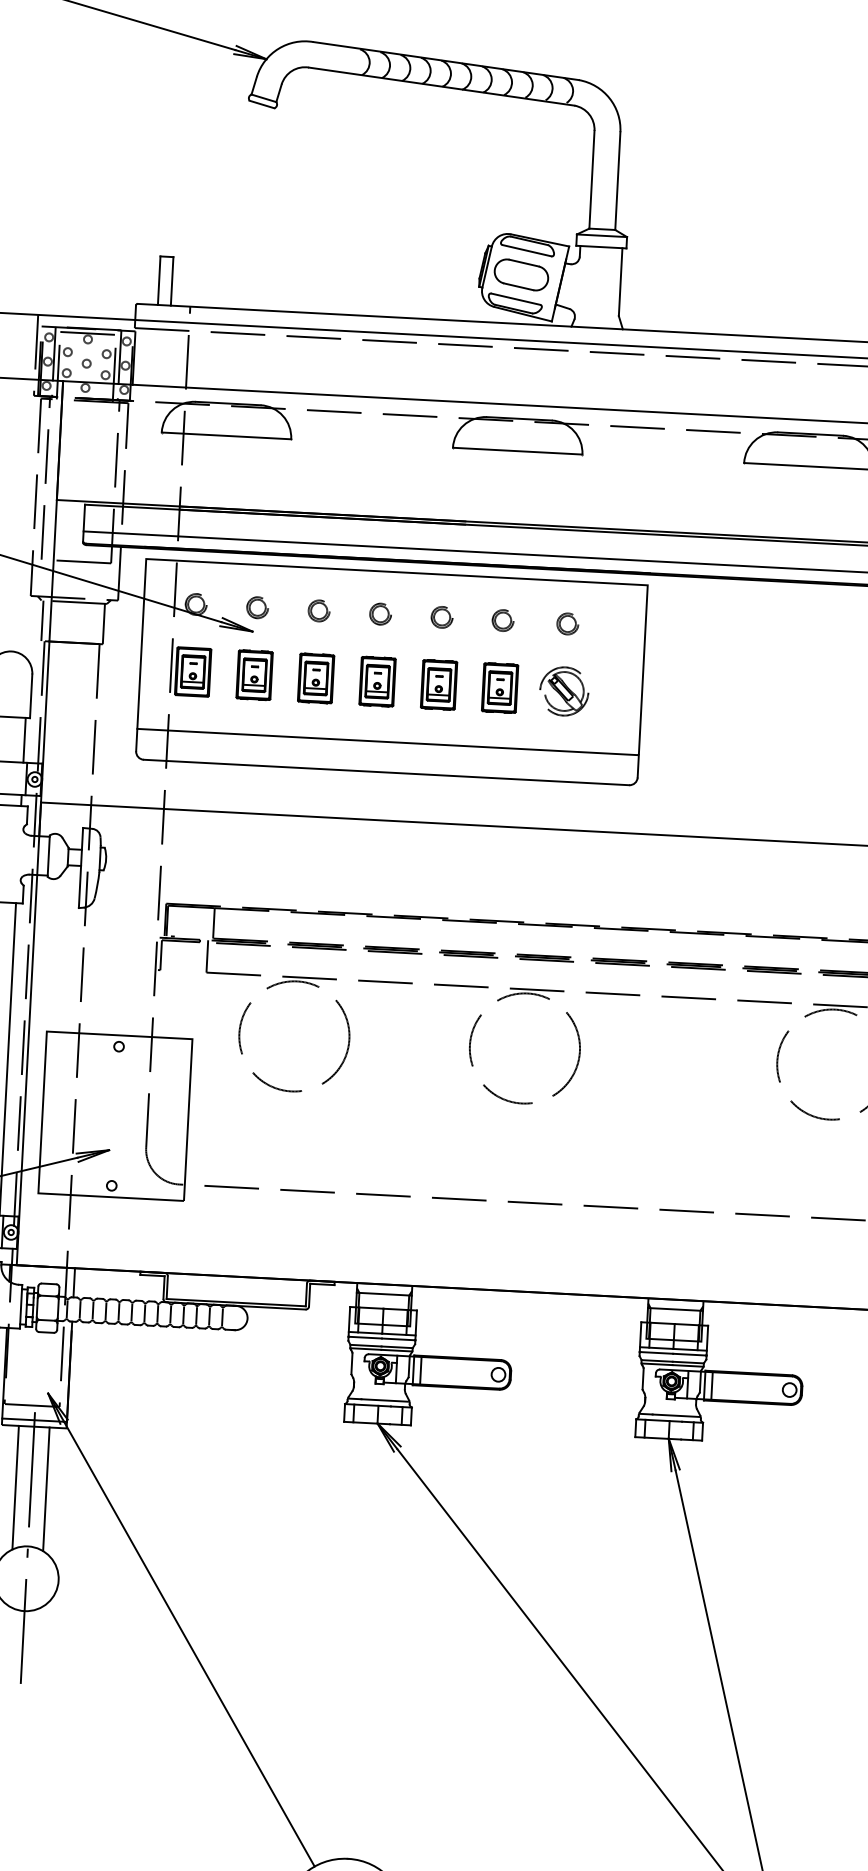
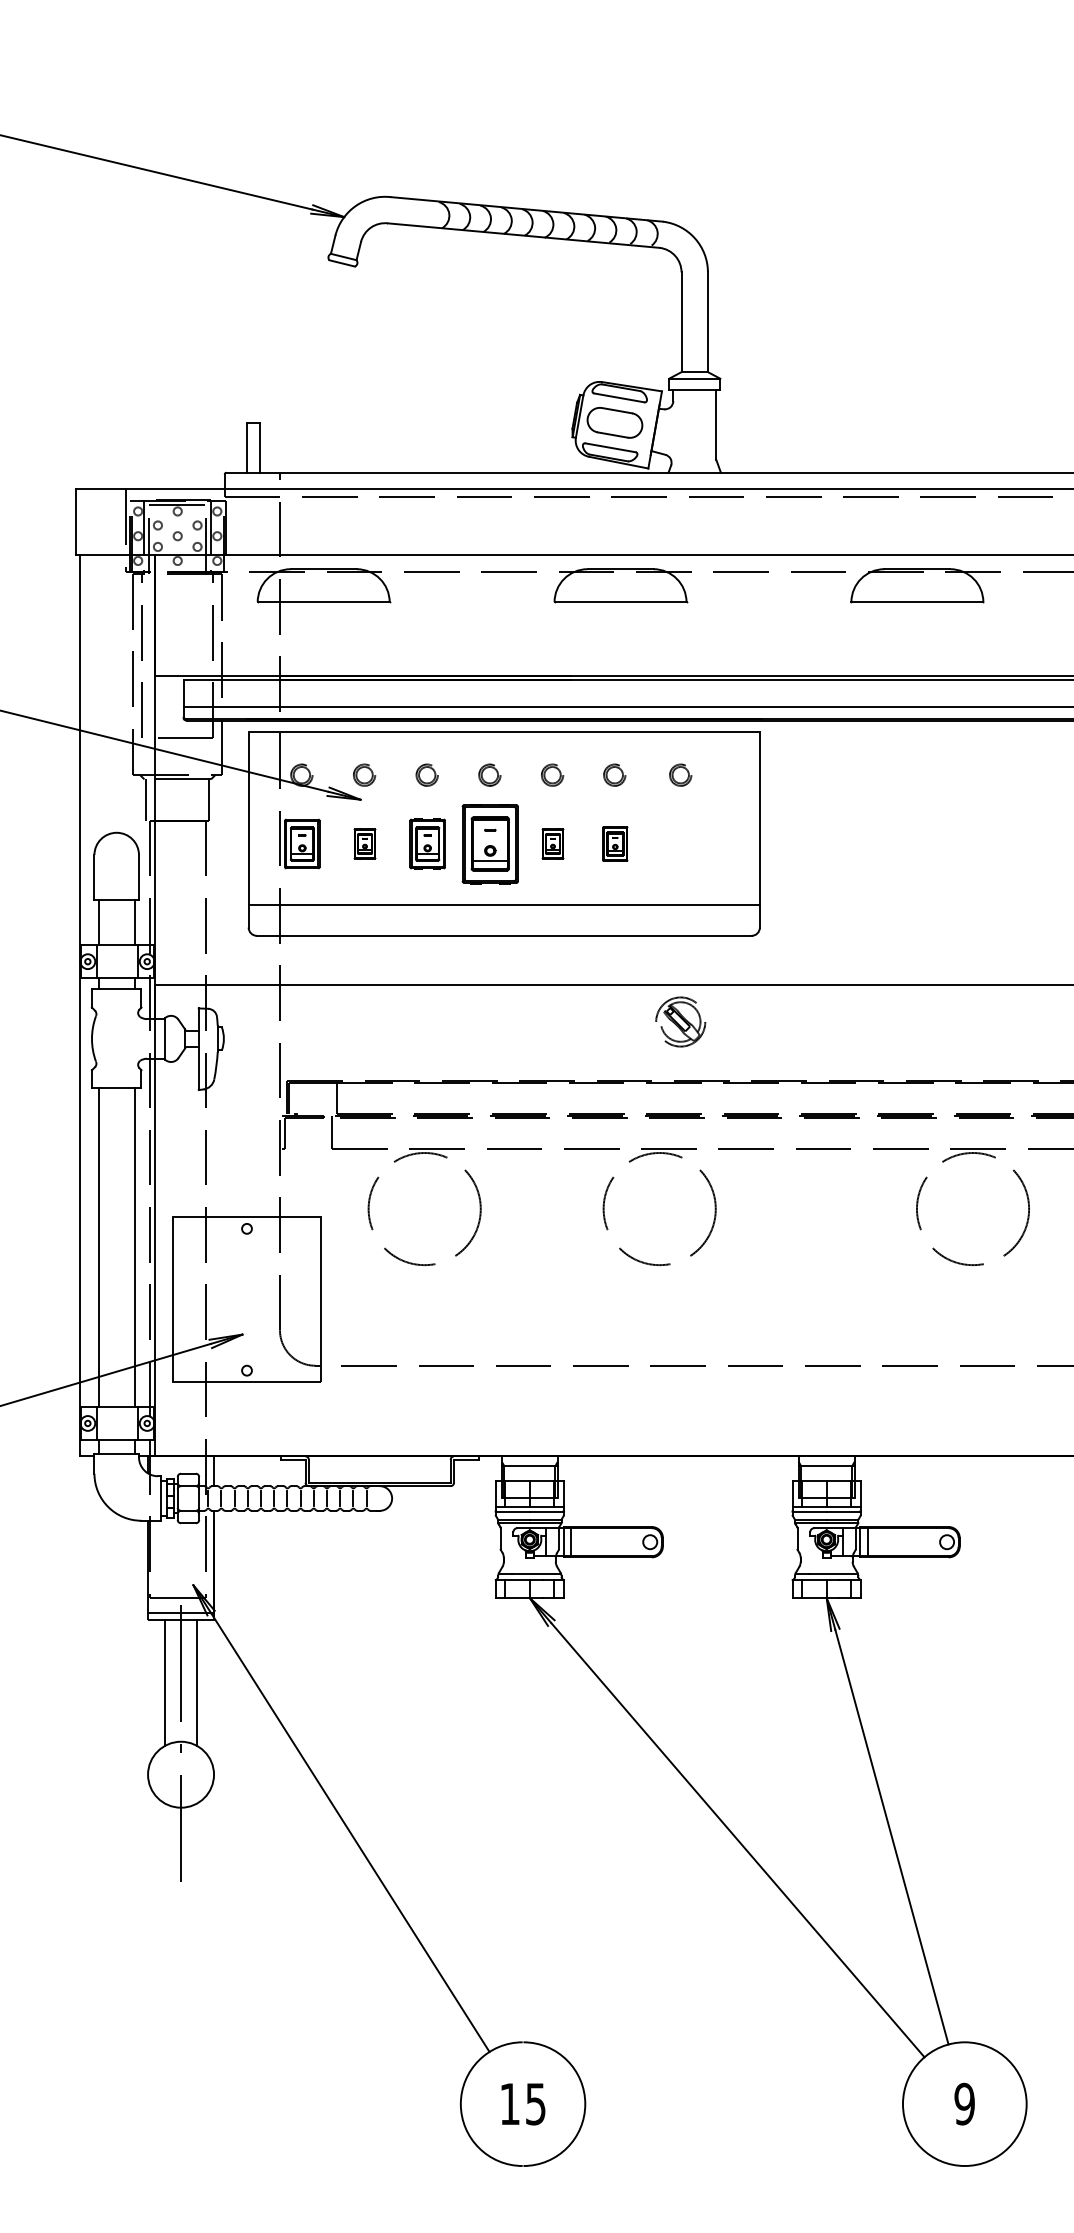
part: (254, 674) -> (364, 843), size x0.6
part: (377, 681) -> (490, 843), size x1.6
part: (438, 684) -> (552, 843), size x0.6
part: (500, 687) -> (615, 843), size x0.7
part: (564, 690) -> (680, 1021), moved

